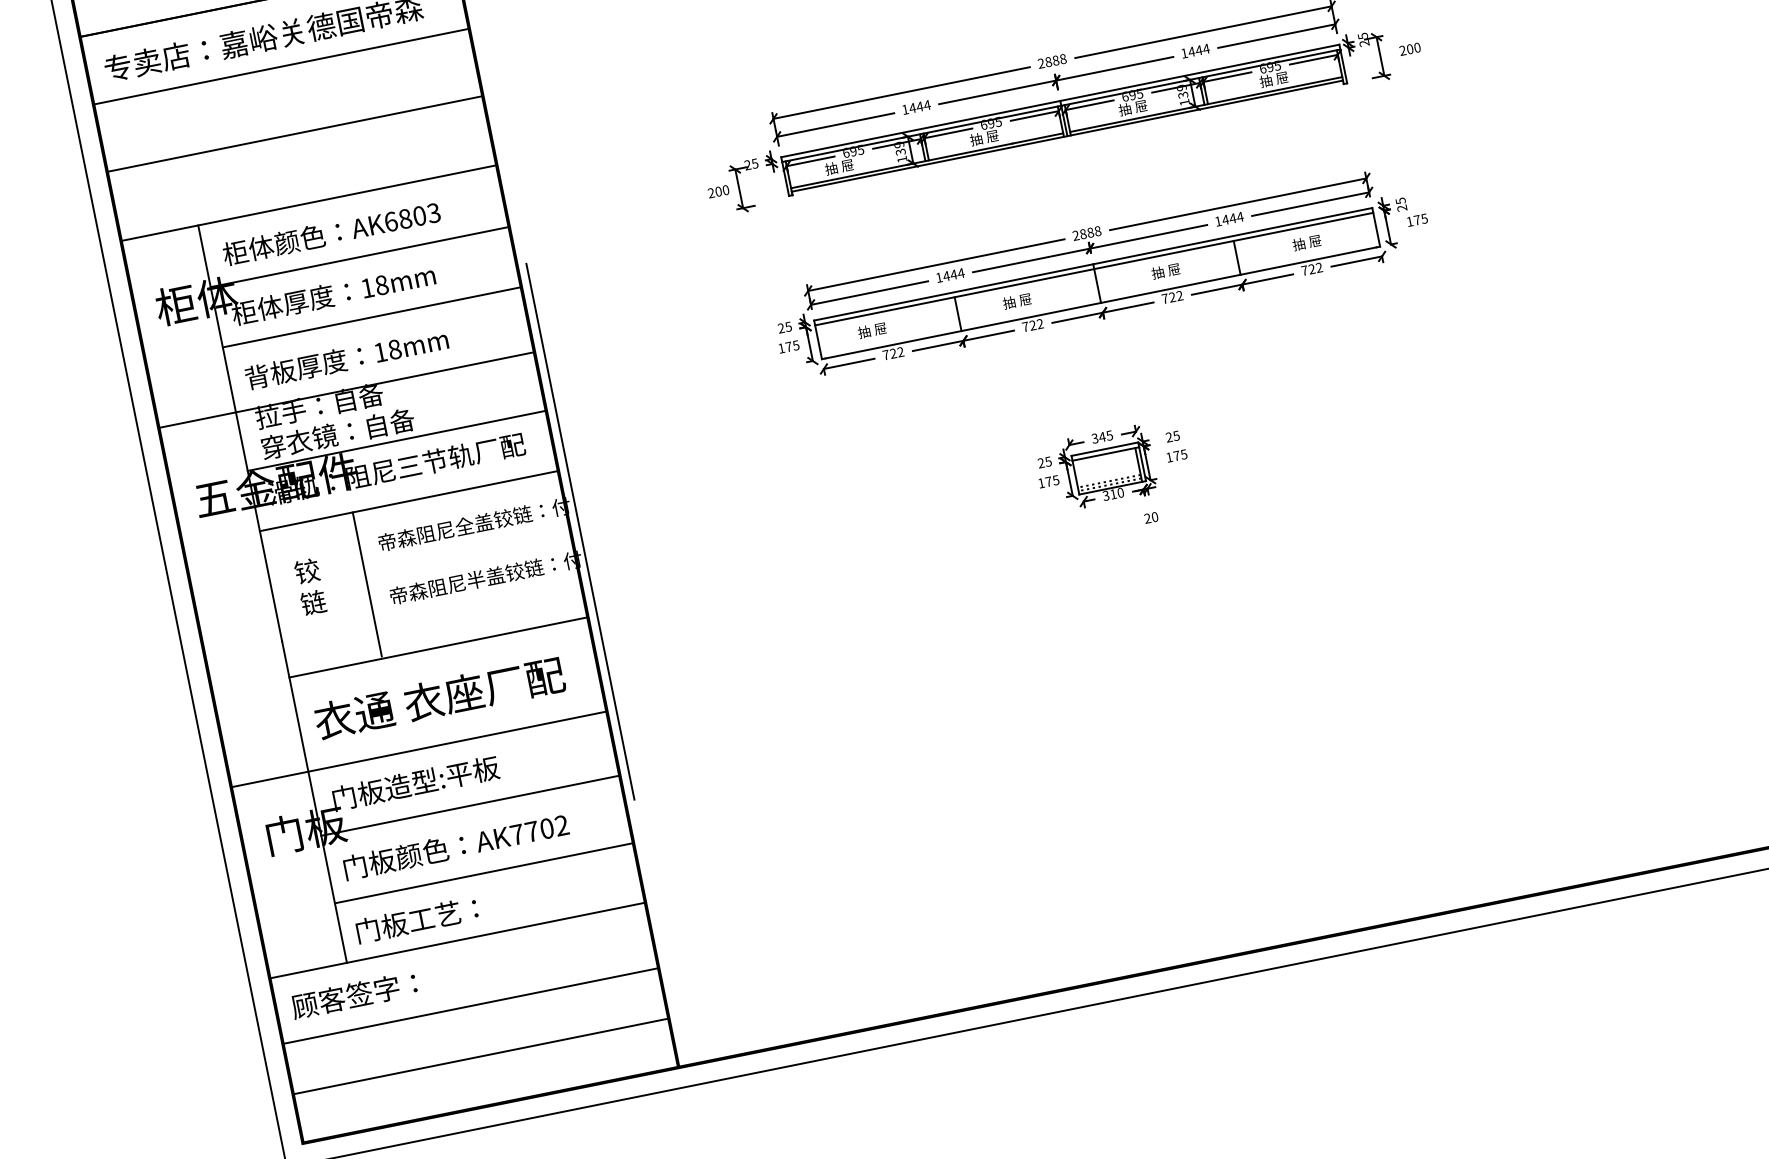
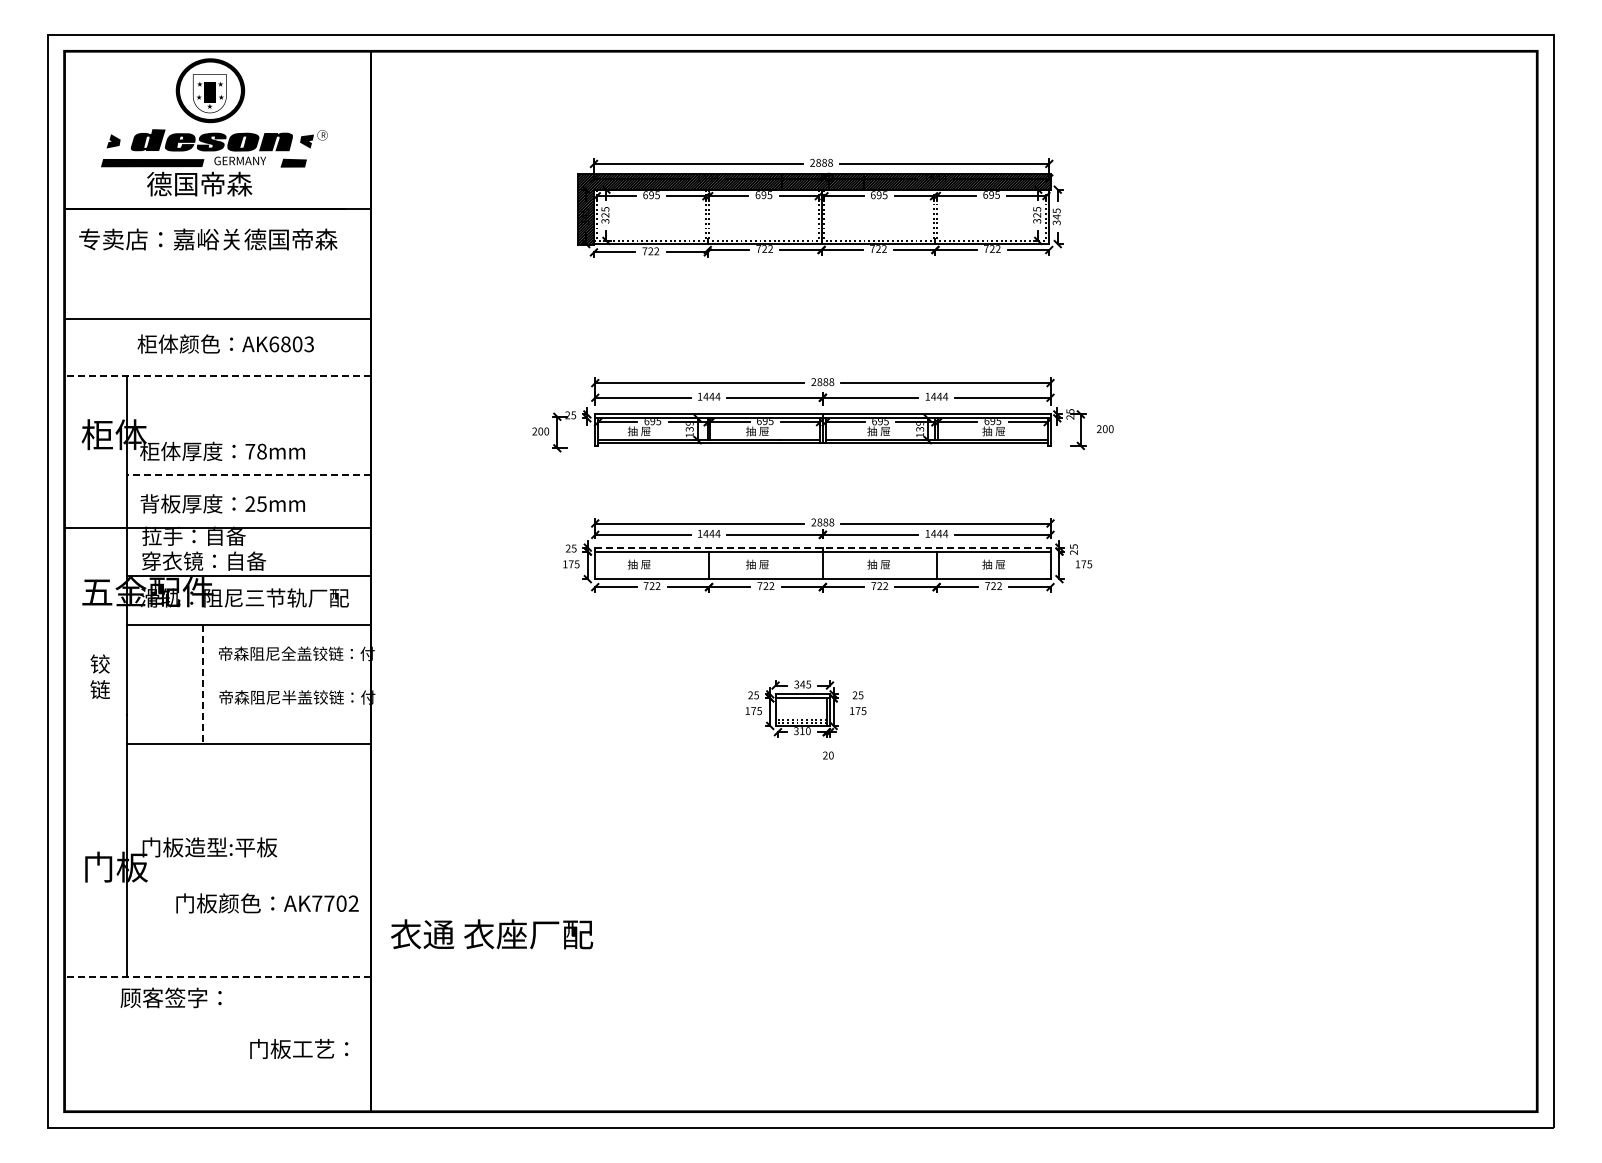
line: (281, 66) -> (217, 264), removed
line: (308, 202) -> (217, 375), solid -> dashed
text: (331, 232) -> (225, 343), moved
line: (360, 257) -> (249, 426), removed
line: (1092, 264) -> (822, 547), solid -> dashed
text: (367, 287) -> (250, 451), 18mm -> 78mm
line: (372, 317) -> (249, 475), solid -> dashed
text: (386, 350) -> (255, 503), 18mm -> 25mm
line: (580, 530) -> (378, 675), removed
line: (367, 583) -> (203, 683), solid -> dashed
text: (309, 586) -> (99, 676), moved
text: (440, 698) -> (492, 934), moved
line: (418, 749) -> (217, 821), removed
line: (470, 805) -> (249, 873), removed
text: (456, 846) -> (267, 903), moved
line: (484, 872) -> (249, 928), removed
text: (417, 919) -> (299, 1048), moved
line: (457, 940) -> (217, 977), solid -> dashed
text: (353, 995) -> (170, 997), moved
line: (470, 1005) -> (217, 1030), removed
line: (480, 1056) -> (217, 1071), removed

